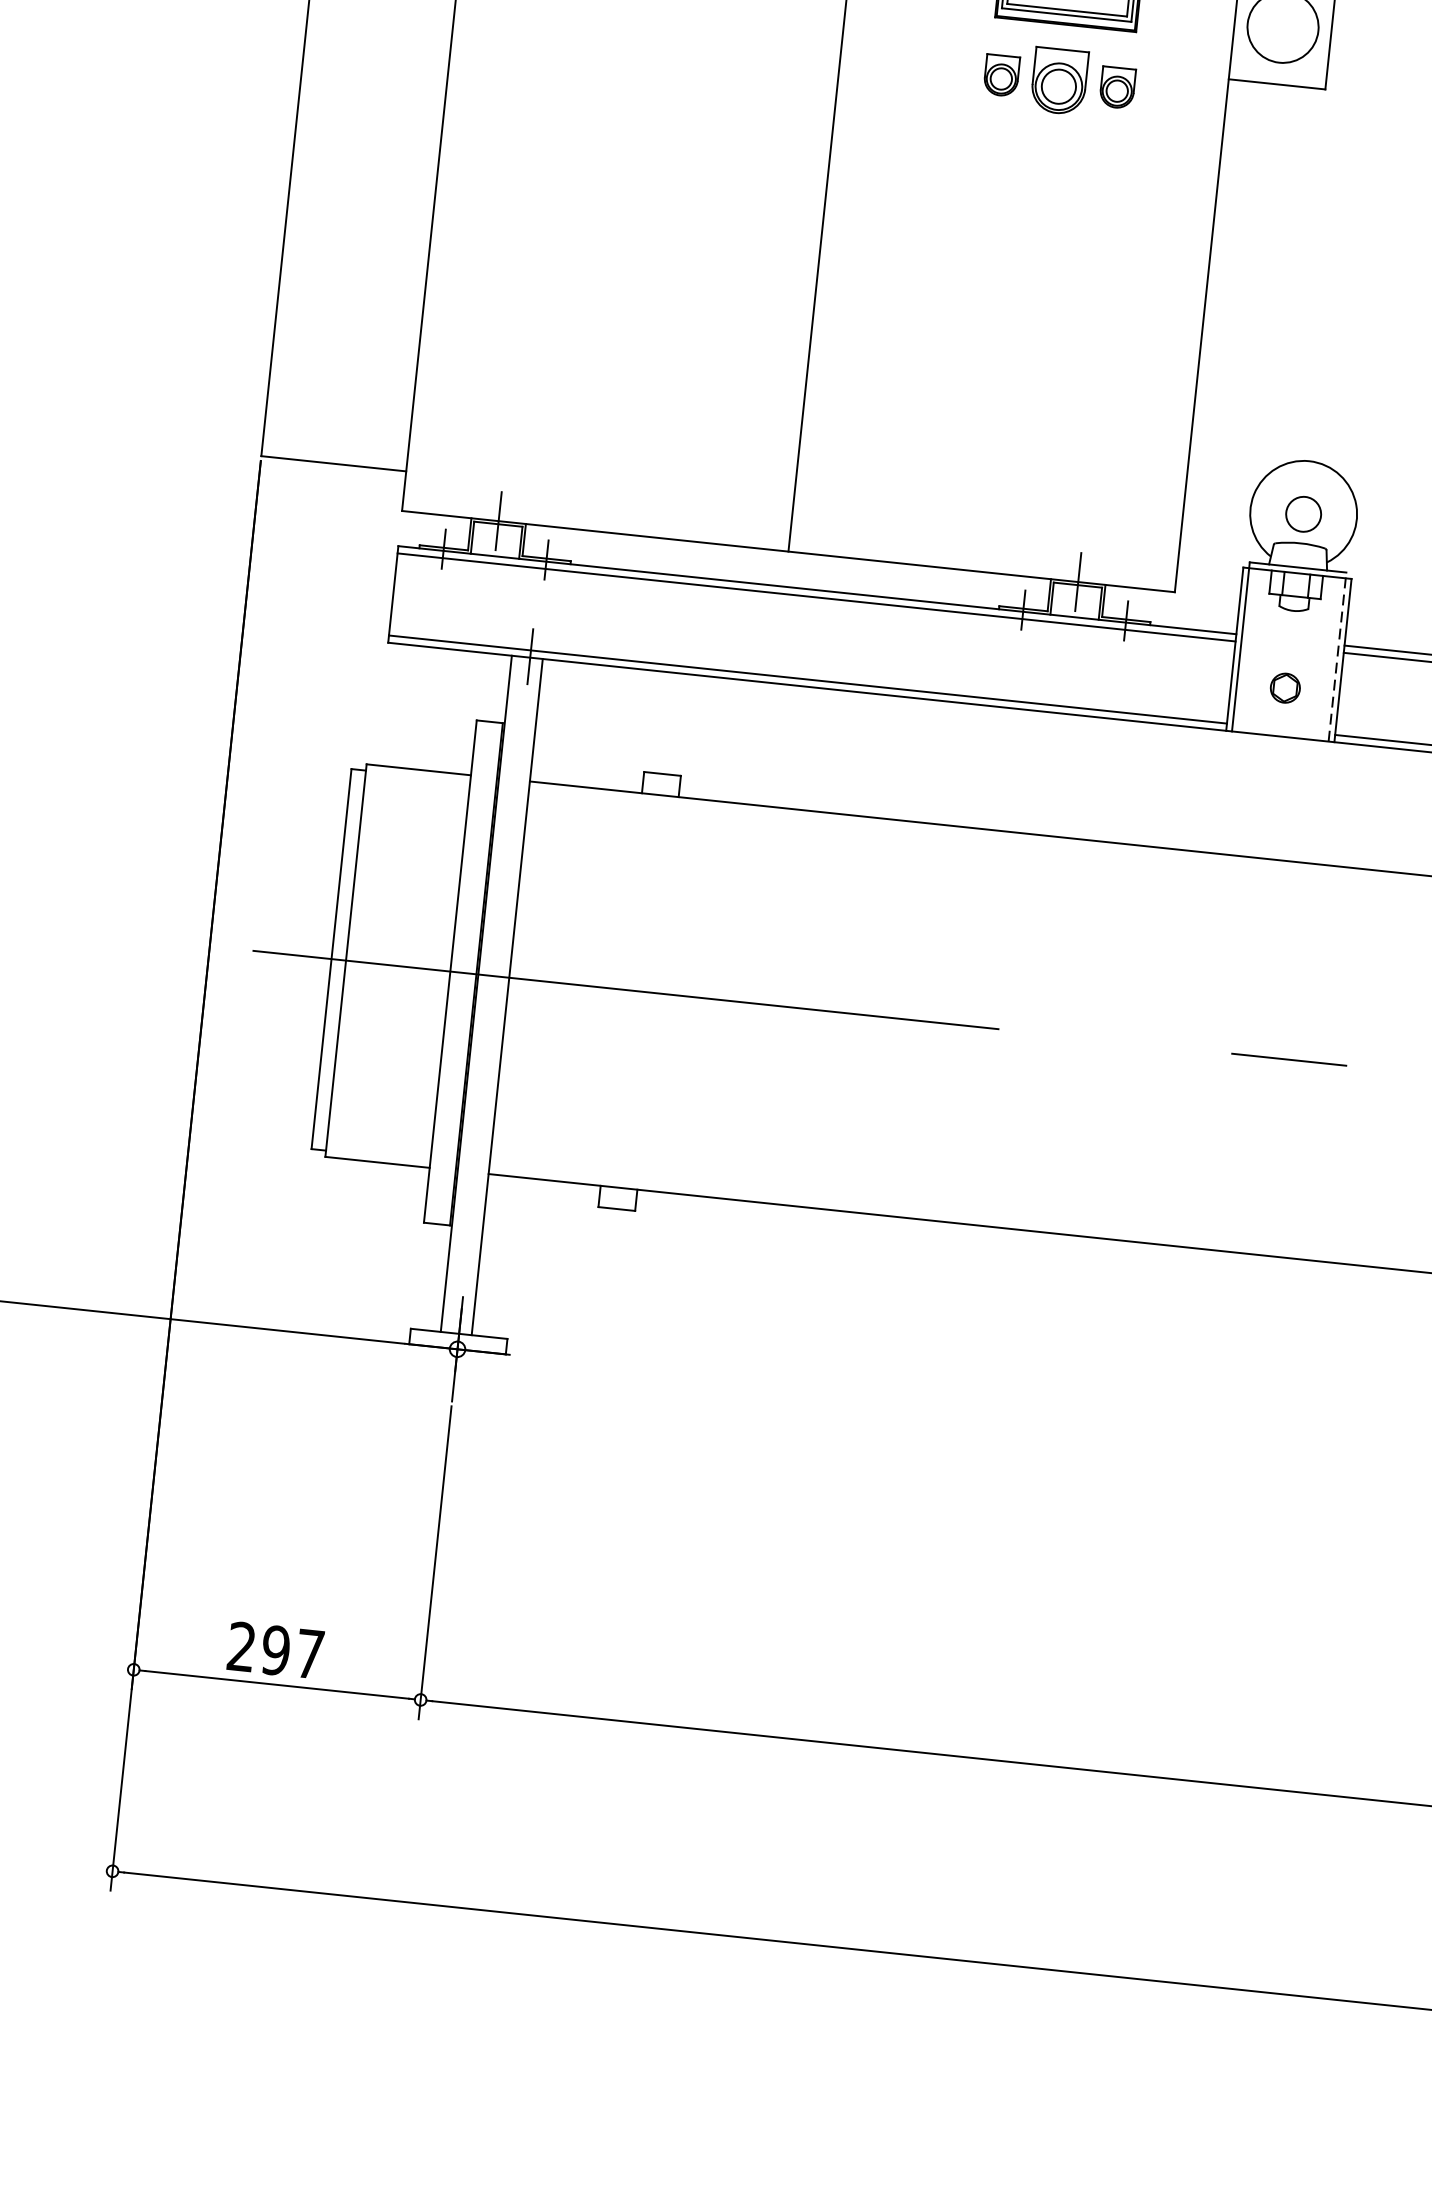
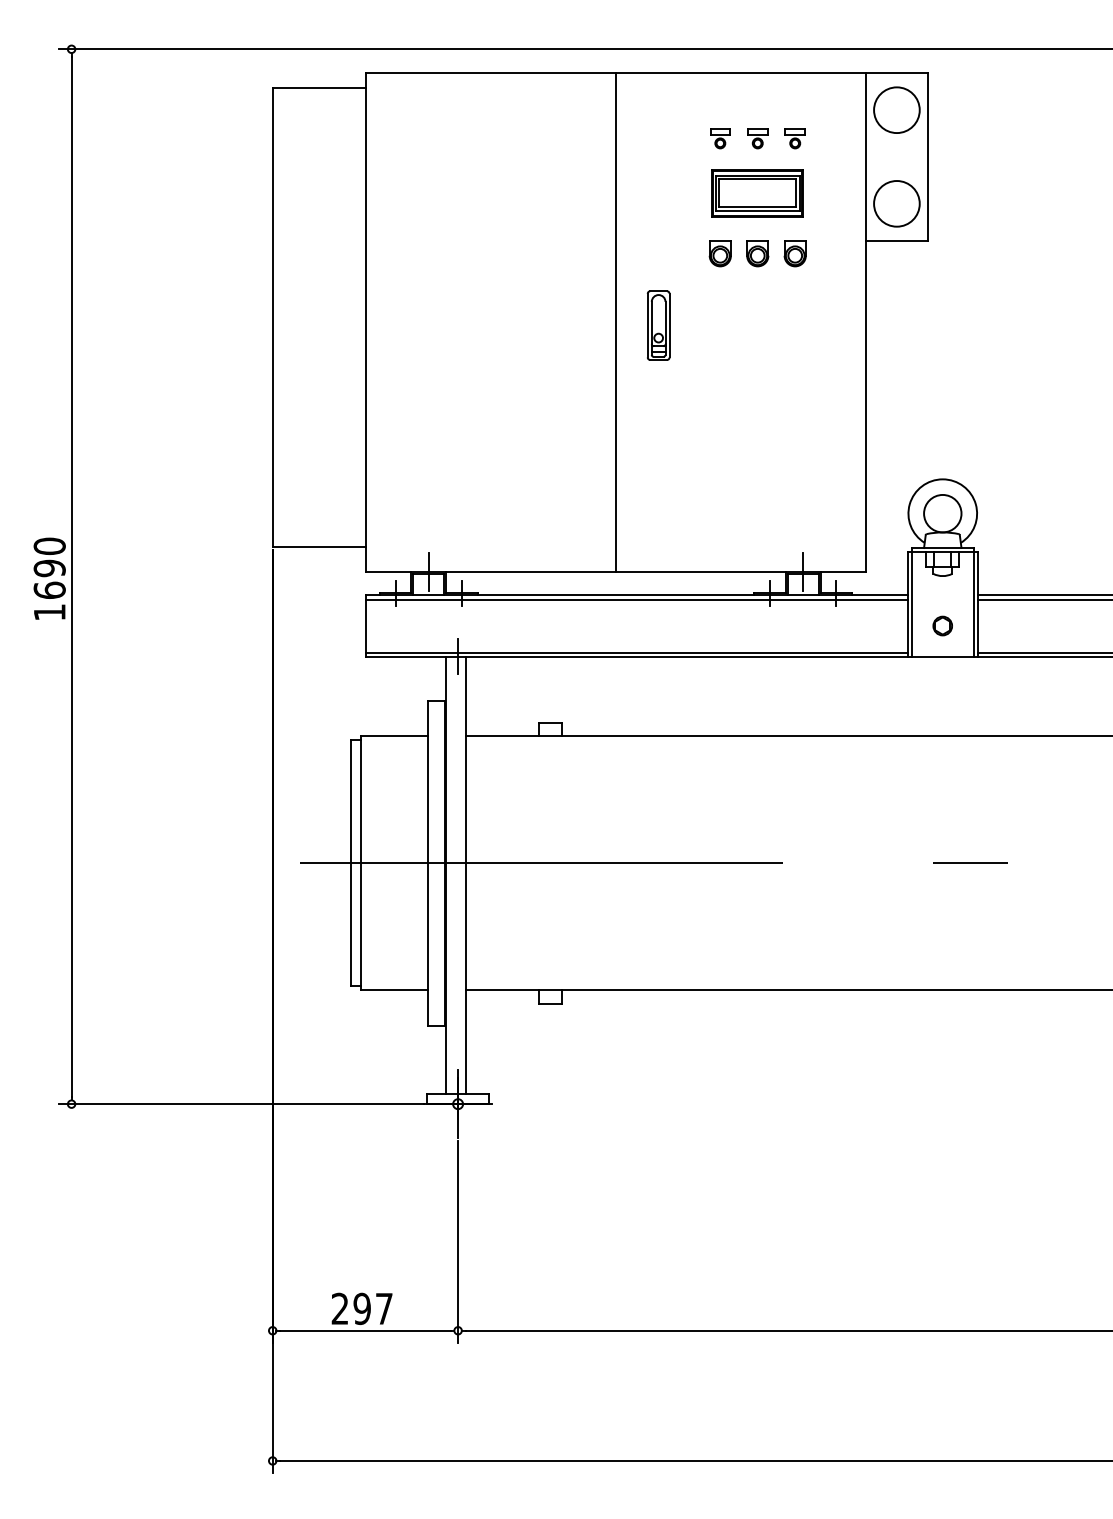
part: (1059, 81) -> (757, 253), size x0.62
part: (894, 176) -> (658, 325), added
circle: (1303, 513) -> (942, 513), size x1.67
line: (1336, 656) -> (973, 602), dashed -> solid

